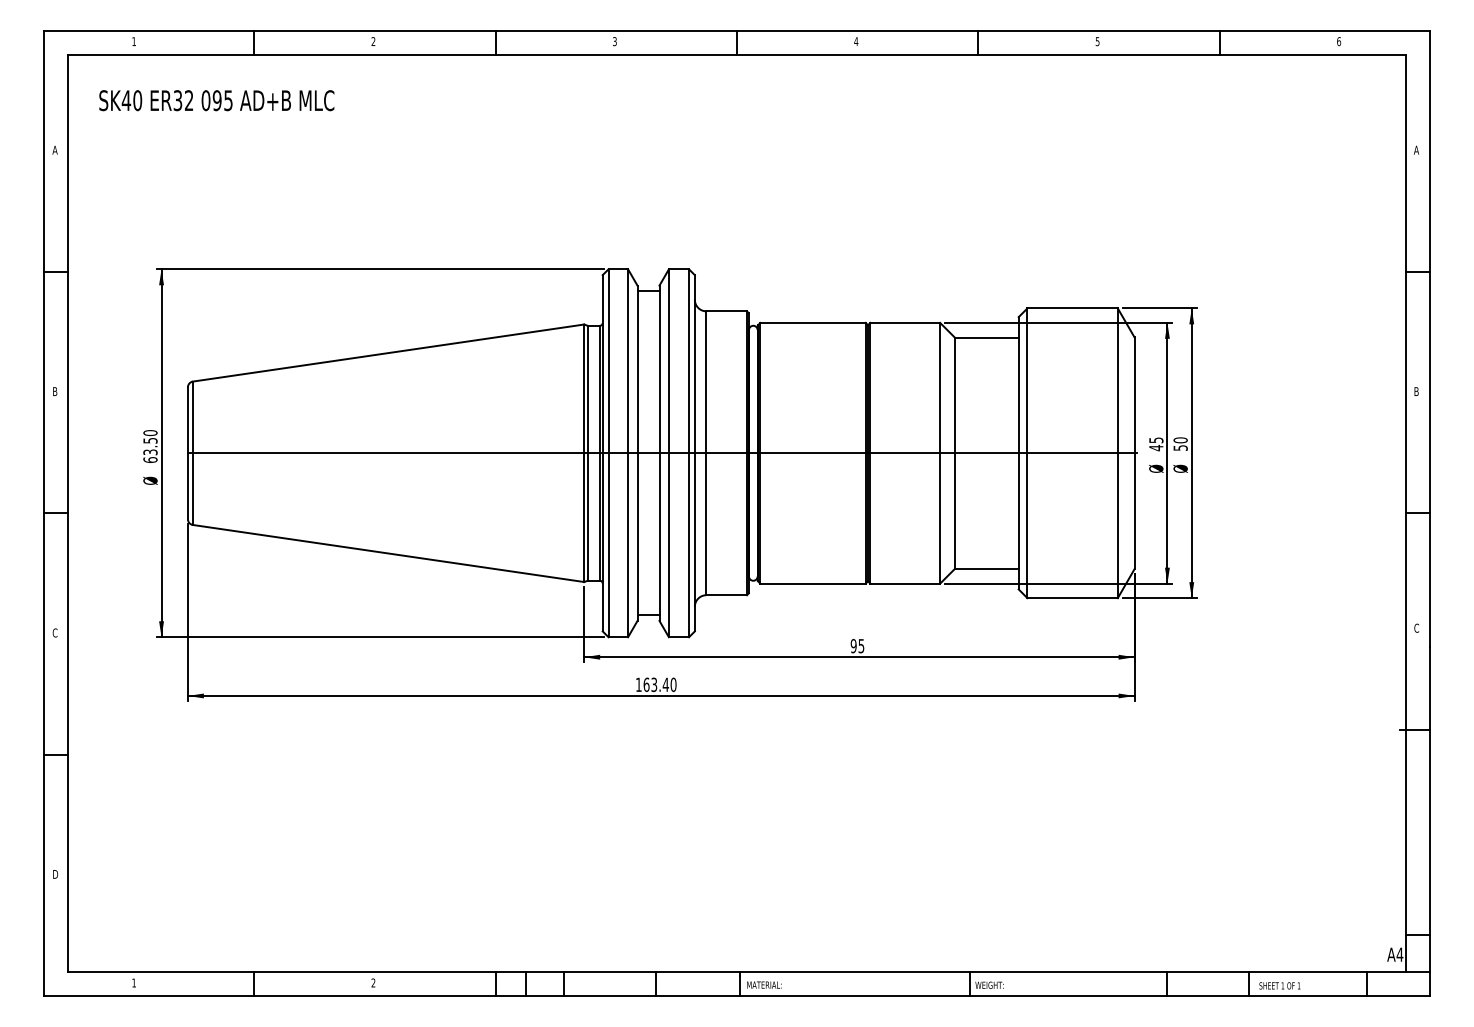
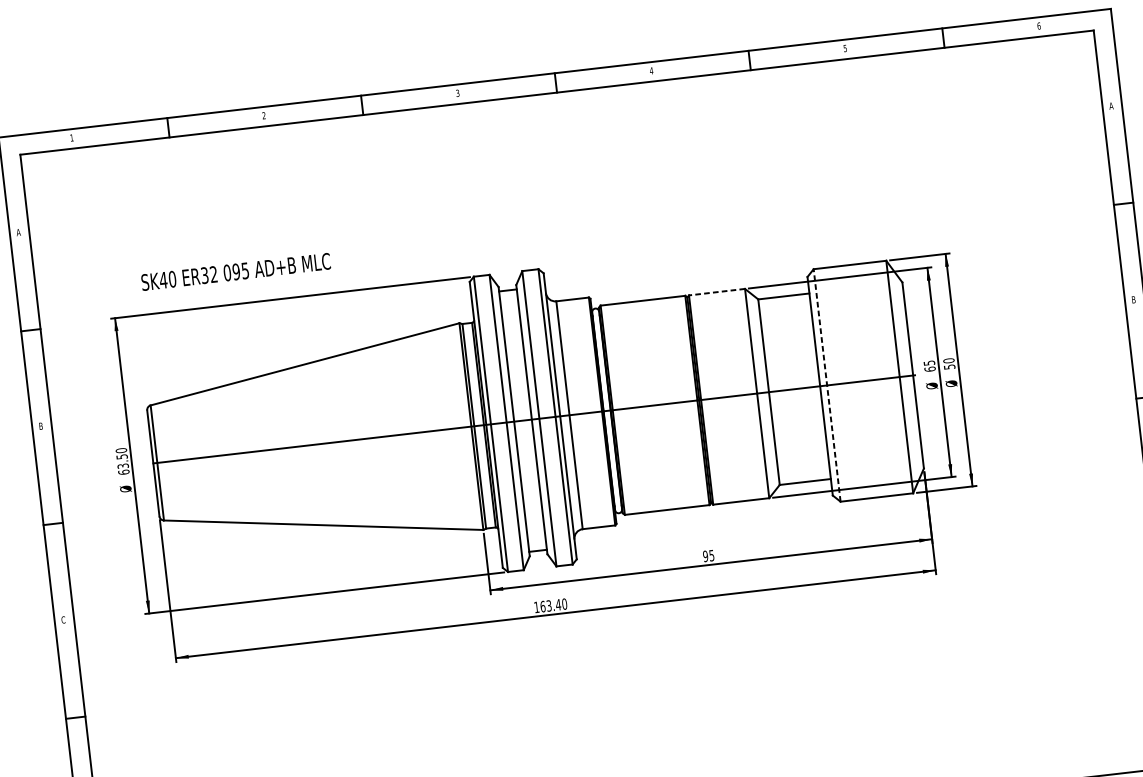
text: (216, 100) -> (235, 271), moved
line: (905, 322) -> (717, 291), solid -> dashed
text: (1156, 447) -> (930, 368), 45 -> 65
line: (1027, 453) -> (827, 385), solid -> dashed

